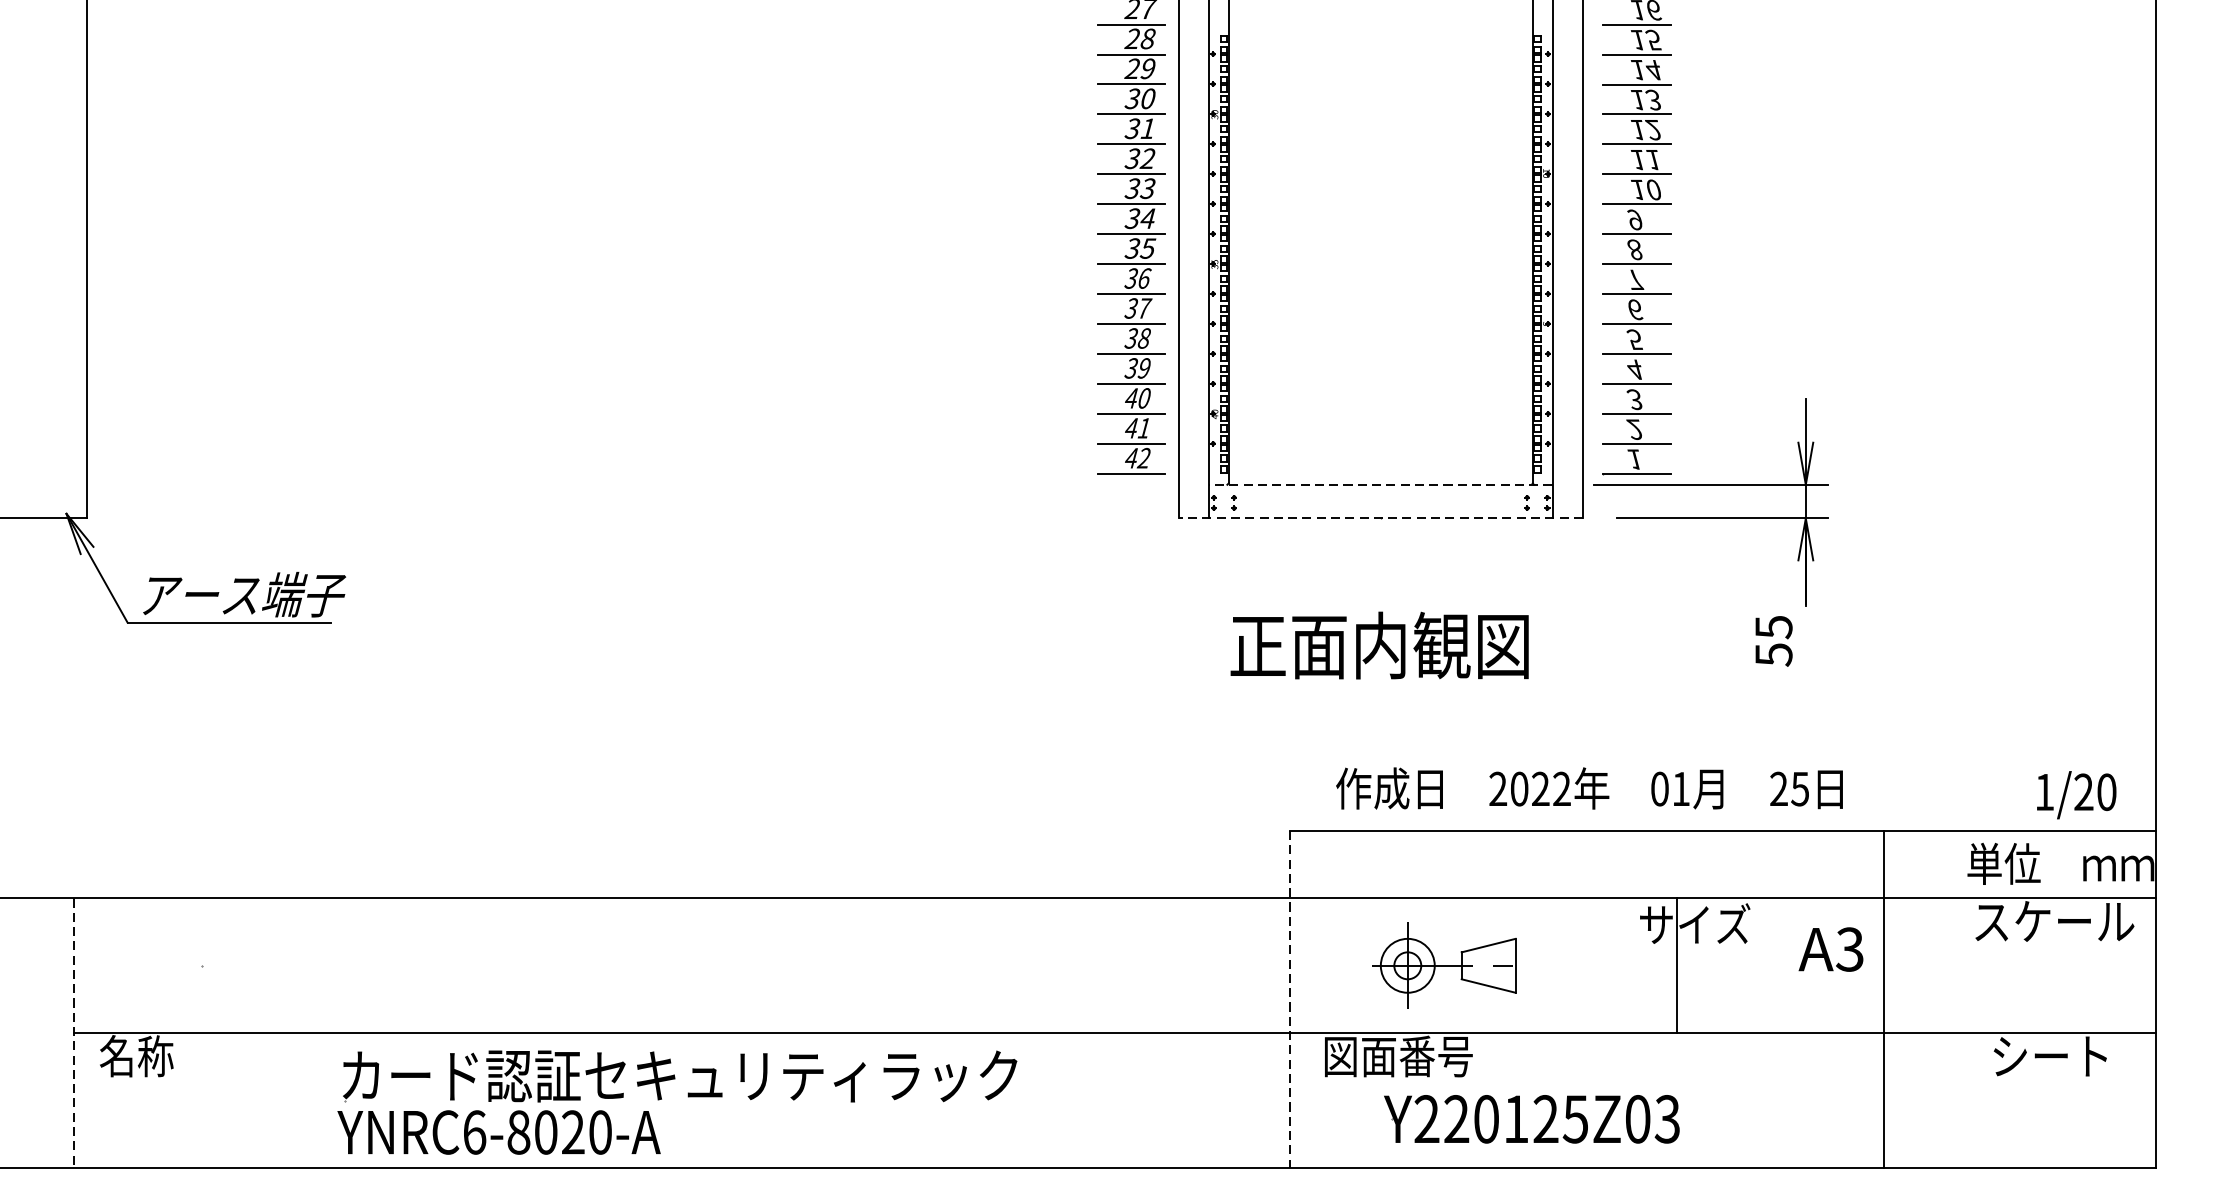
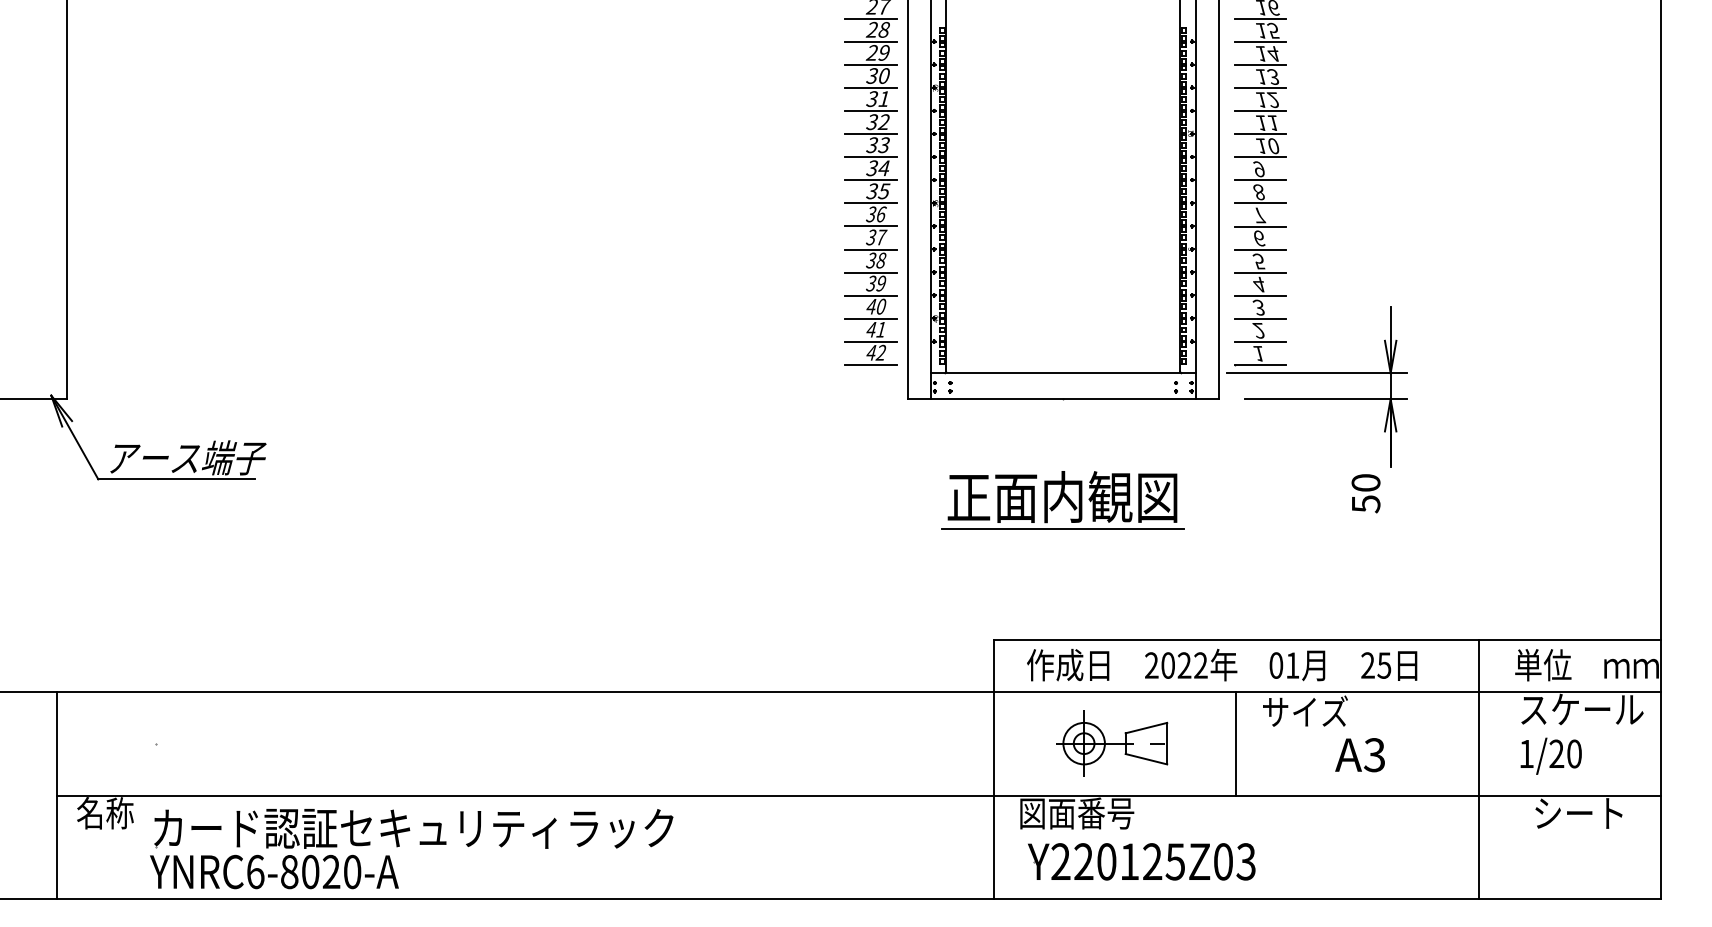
line: (1379, 485) -> (1062, 373), dashed -> solid
line: (1380, 518) -> (1063, 399), dashed -> solid
text: (1773, 627) -> (1365, 483), 55 -> 50
line: (1380, 686) -> (1063, 528), added
text: (1590, 787) -> (1222, 664), moved
text: (2075, 794) -> (1550, 755), moved
text: (1830, 950) -> (1359, 755), moved
line: (1677, 965) -> (1236, 743), moved
line: (1290, 999) -> (993, 769), dashed -> solid
line: (1884, 999) -> (1479, 769), moved
line: (74, 1033) -> (57, 795), dashed -> solid
part: (687, 1096) -> (419, 844), moved
part: (1519, 1118) -> (1132, 861), moved

